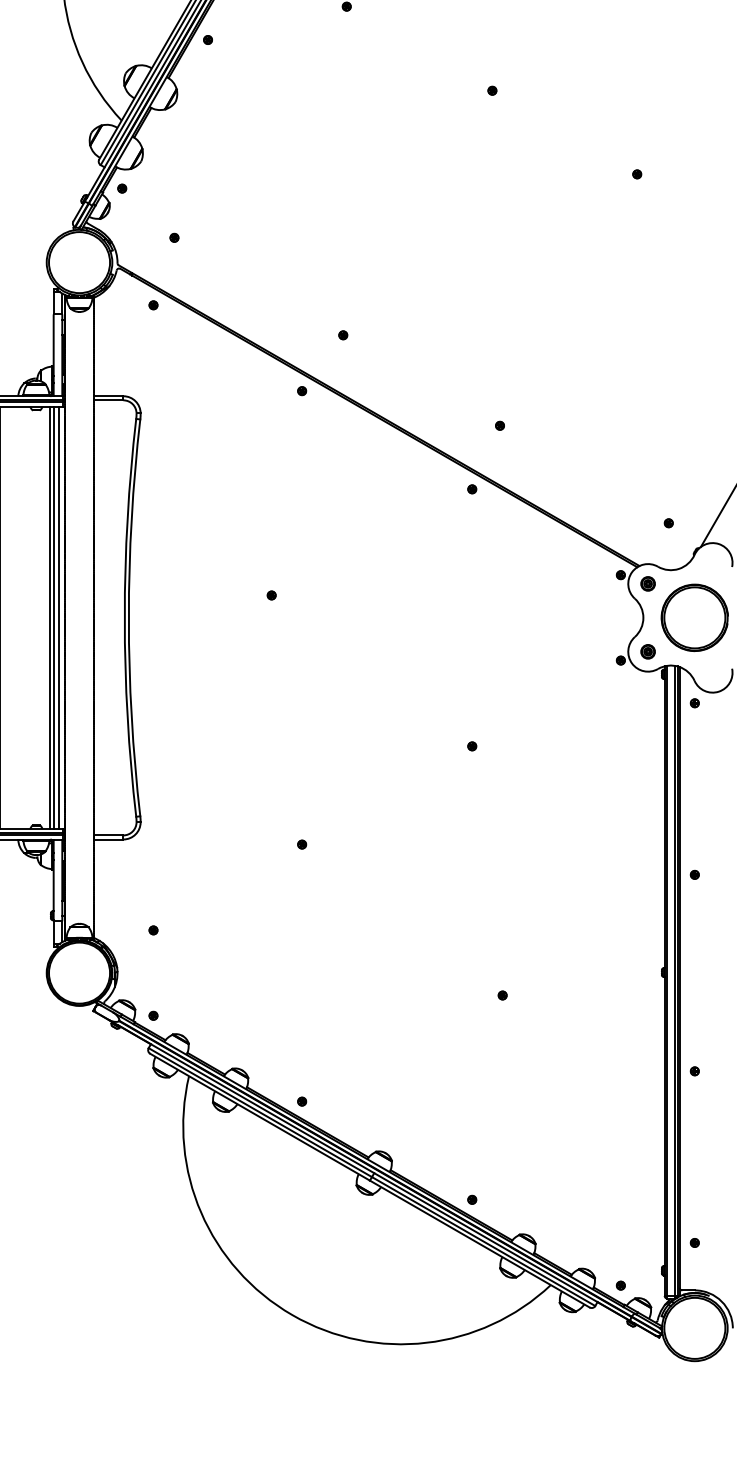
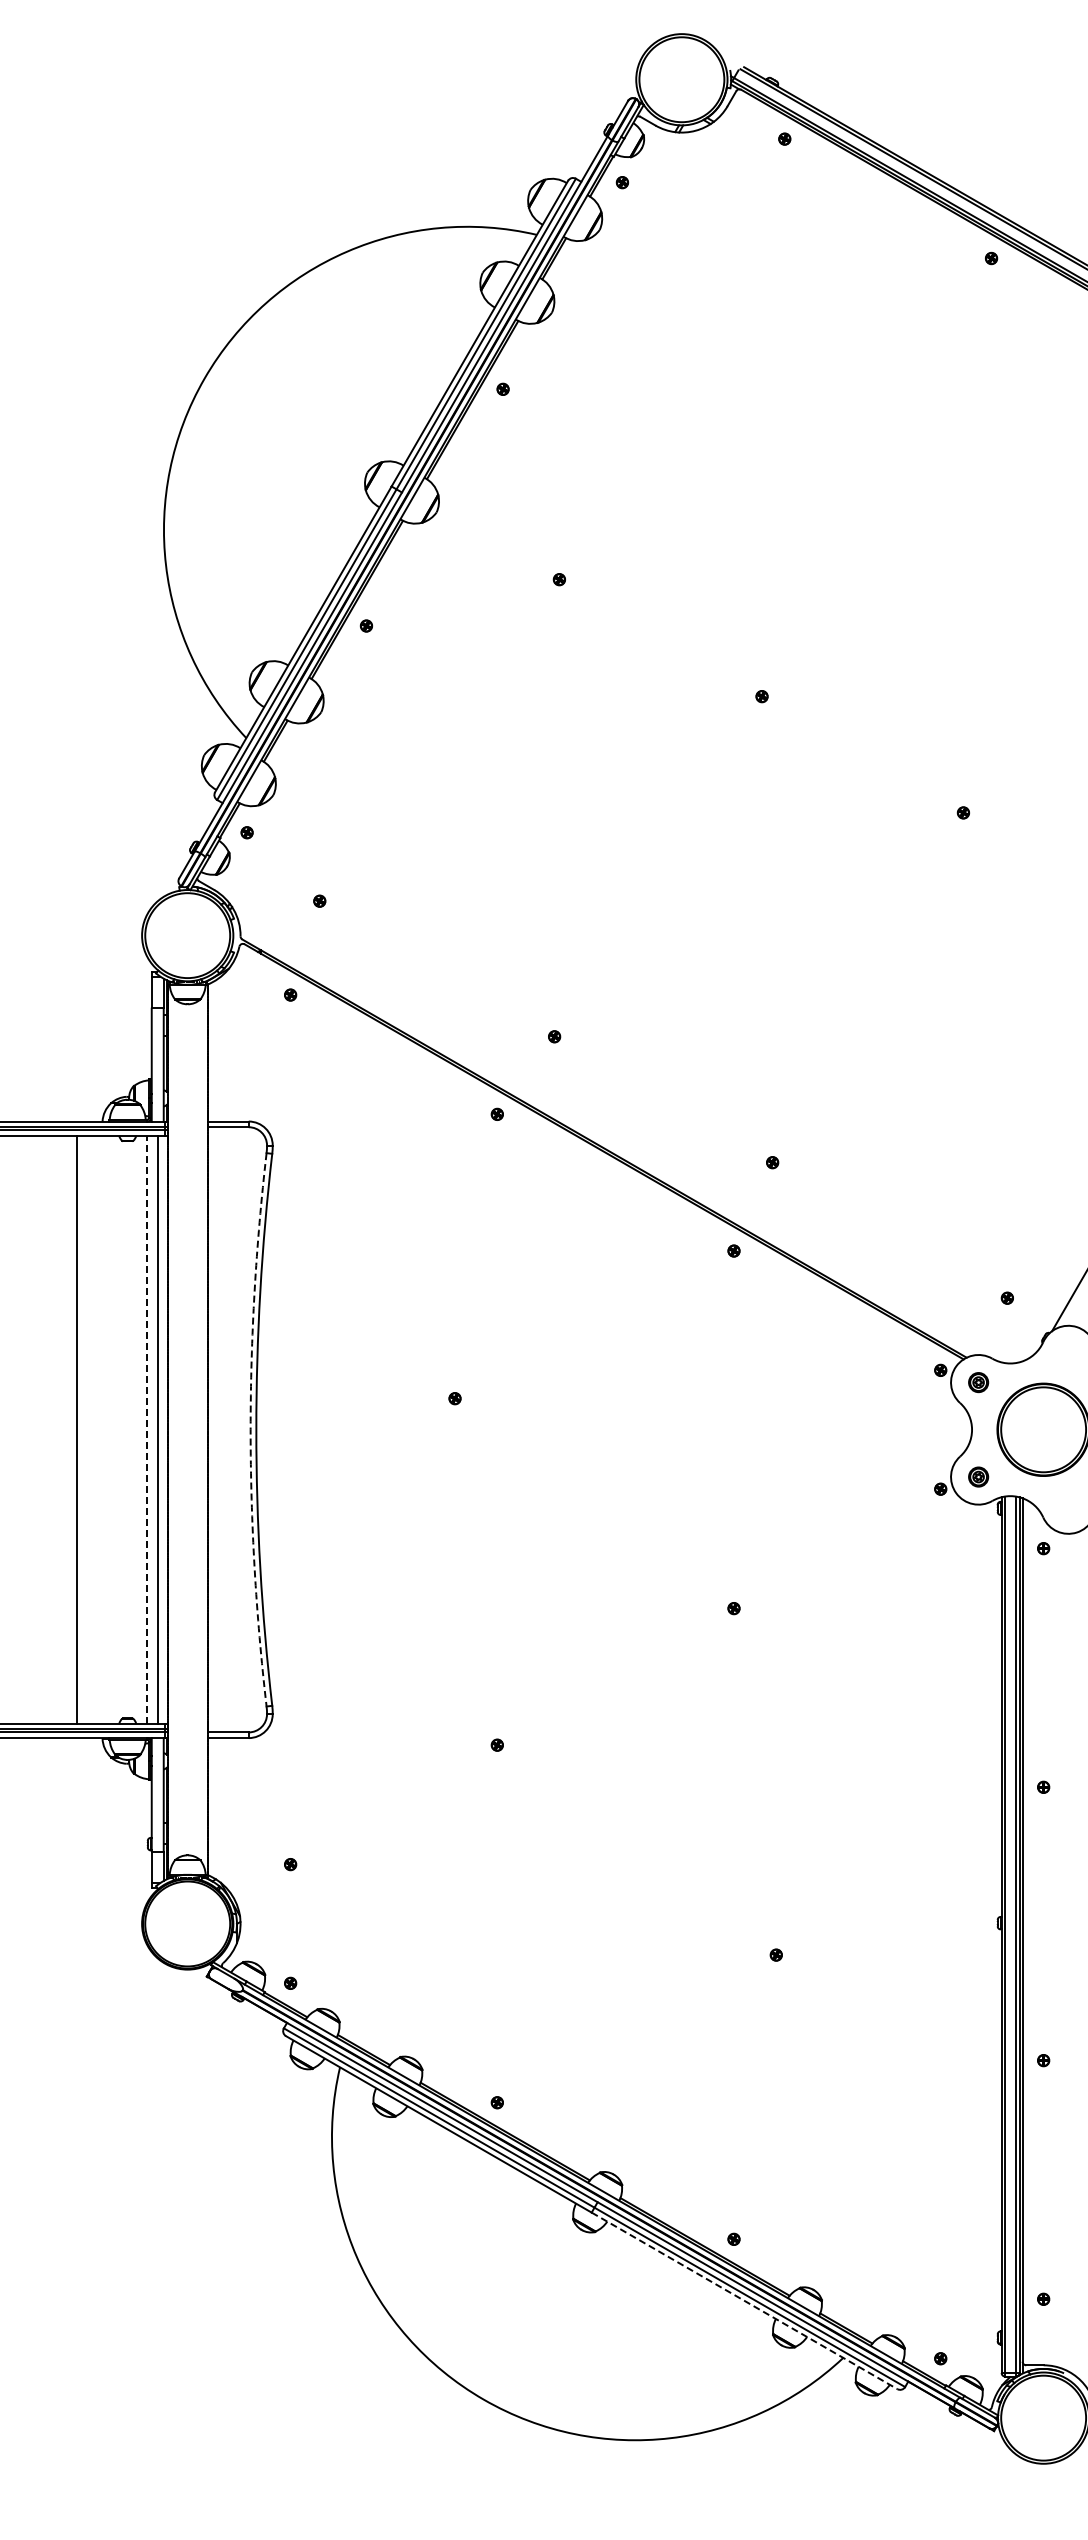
line: (49, 617) -> (146, 1429), solid -> dashed
line: (54, 617) -> (152, 1429), removed
arc: (124, 617) -> (250, 1429), solid -> dashed
line: (479, 1244) -> (744, 2301), solid -> dashed

